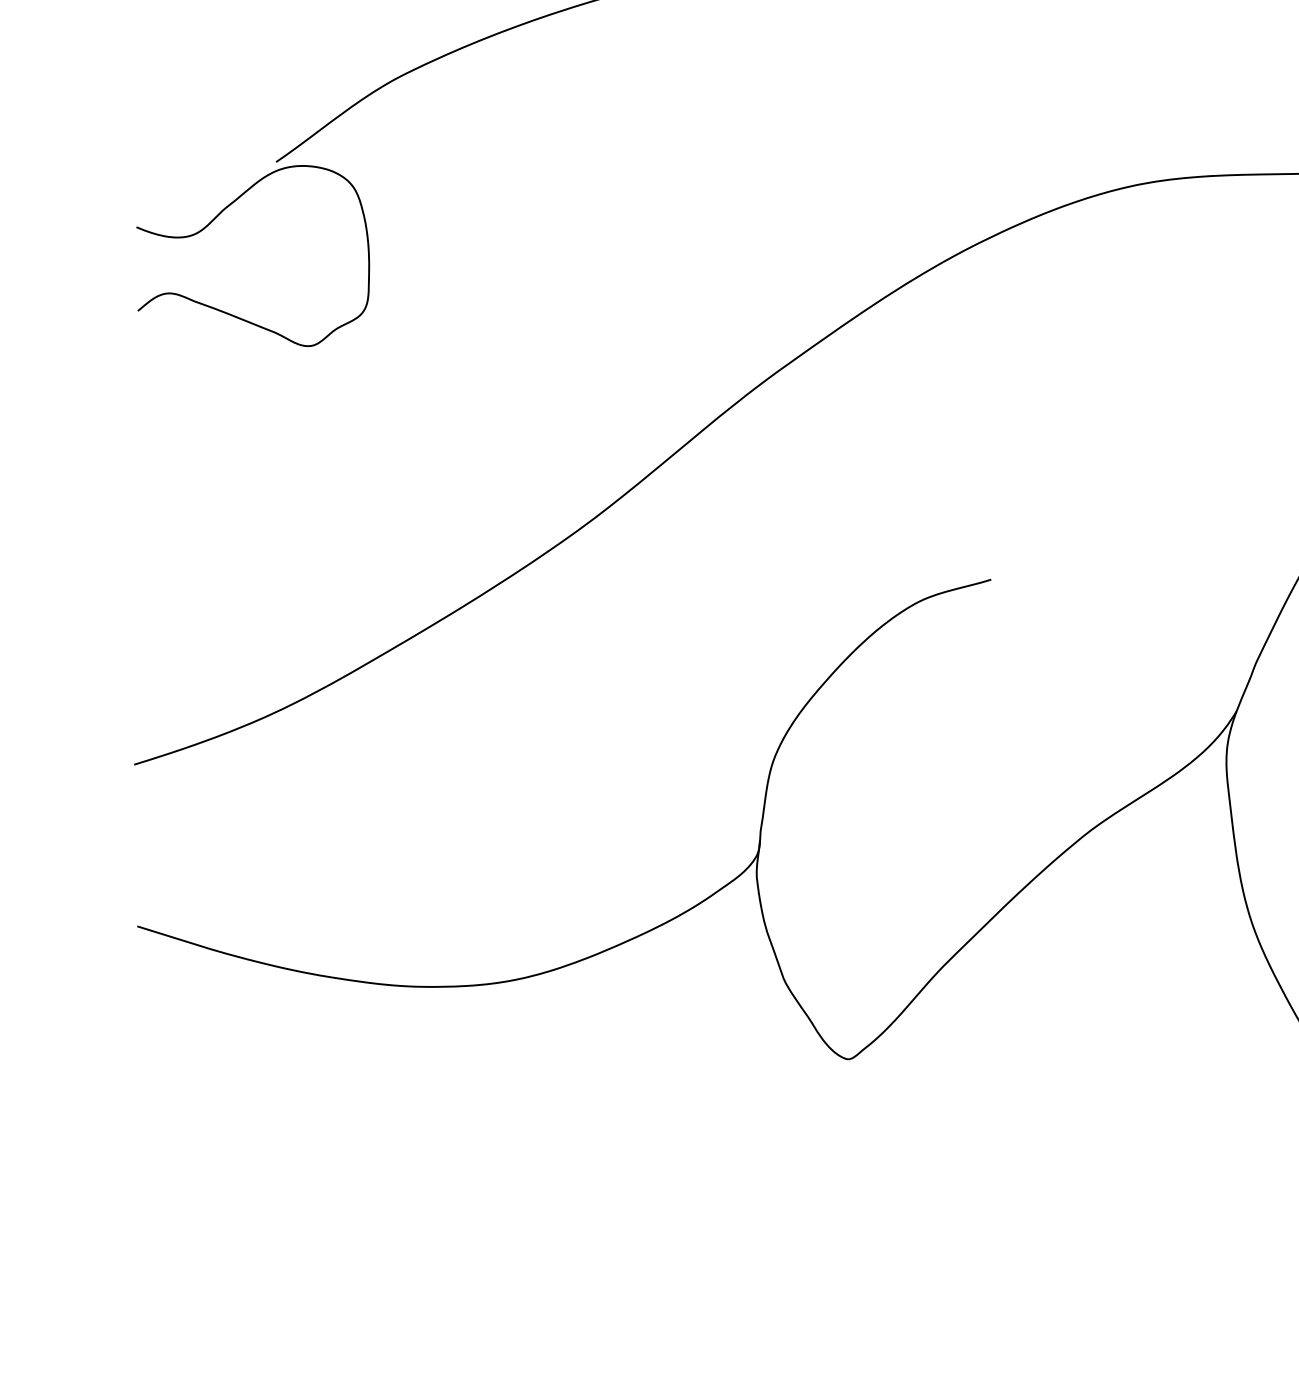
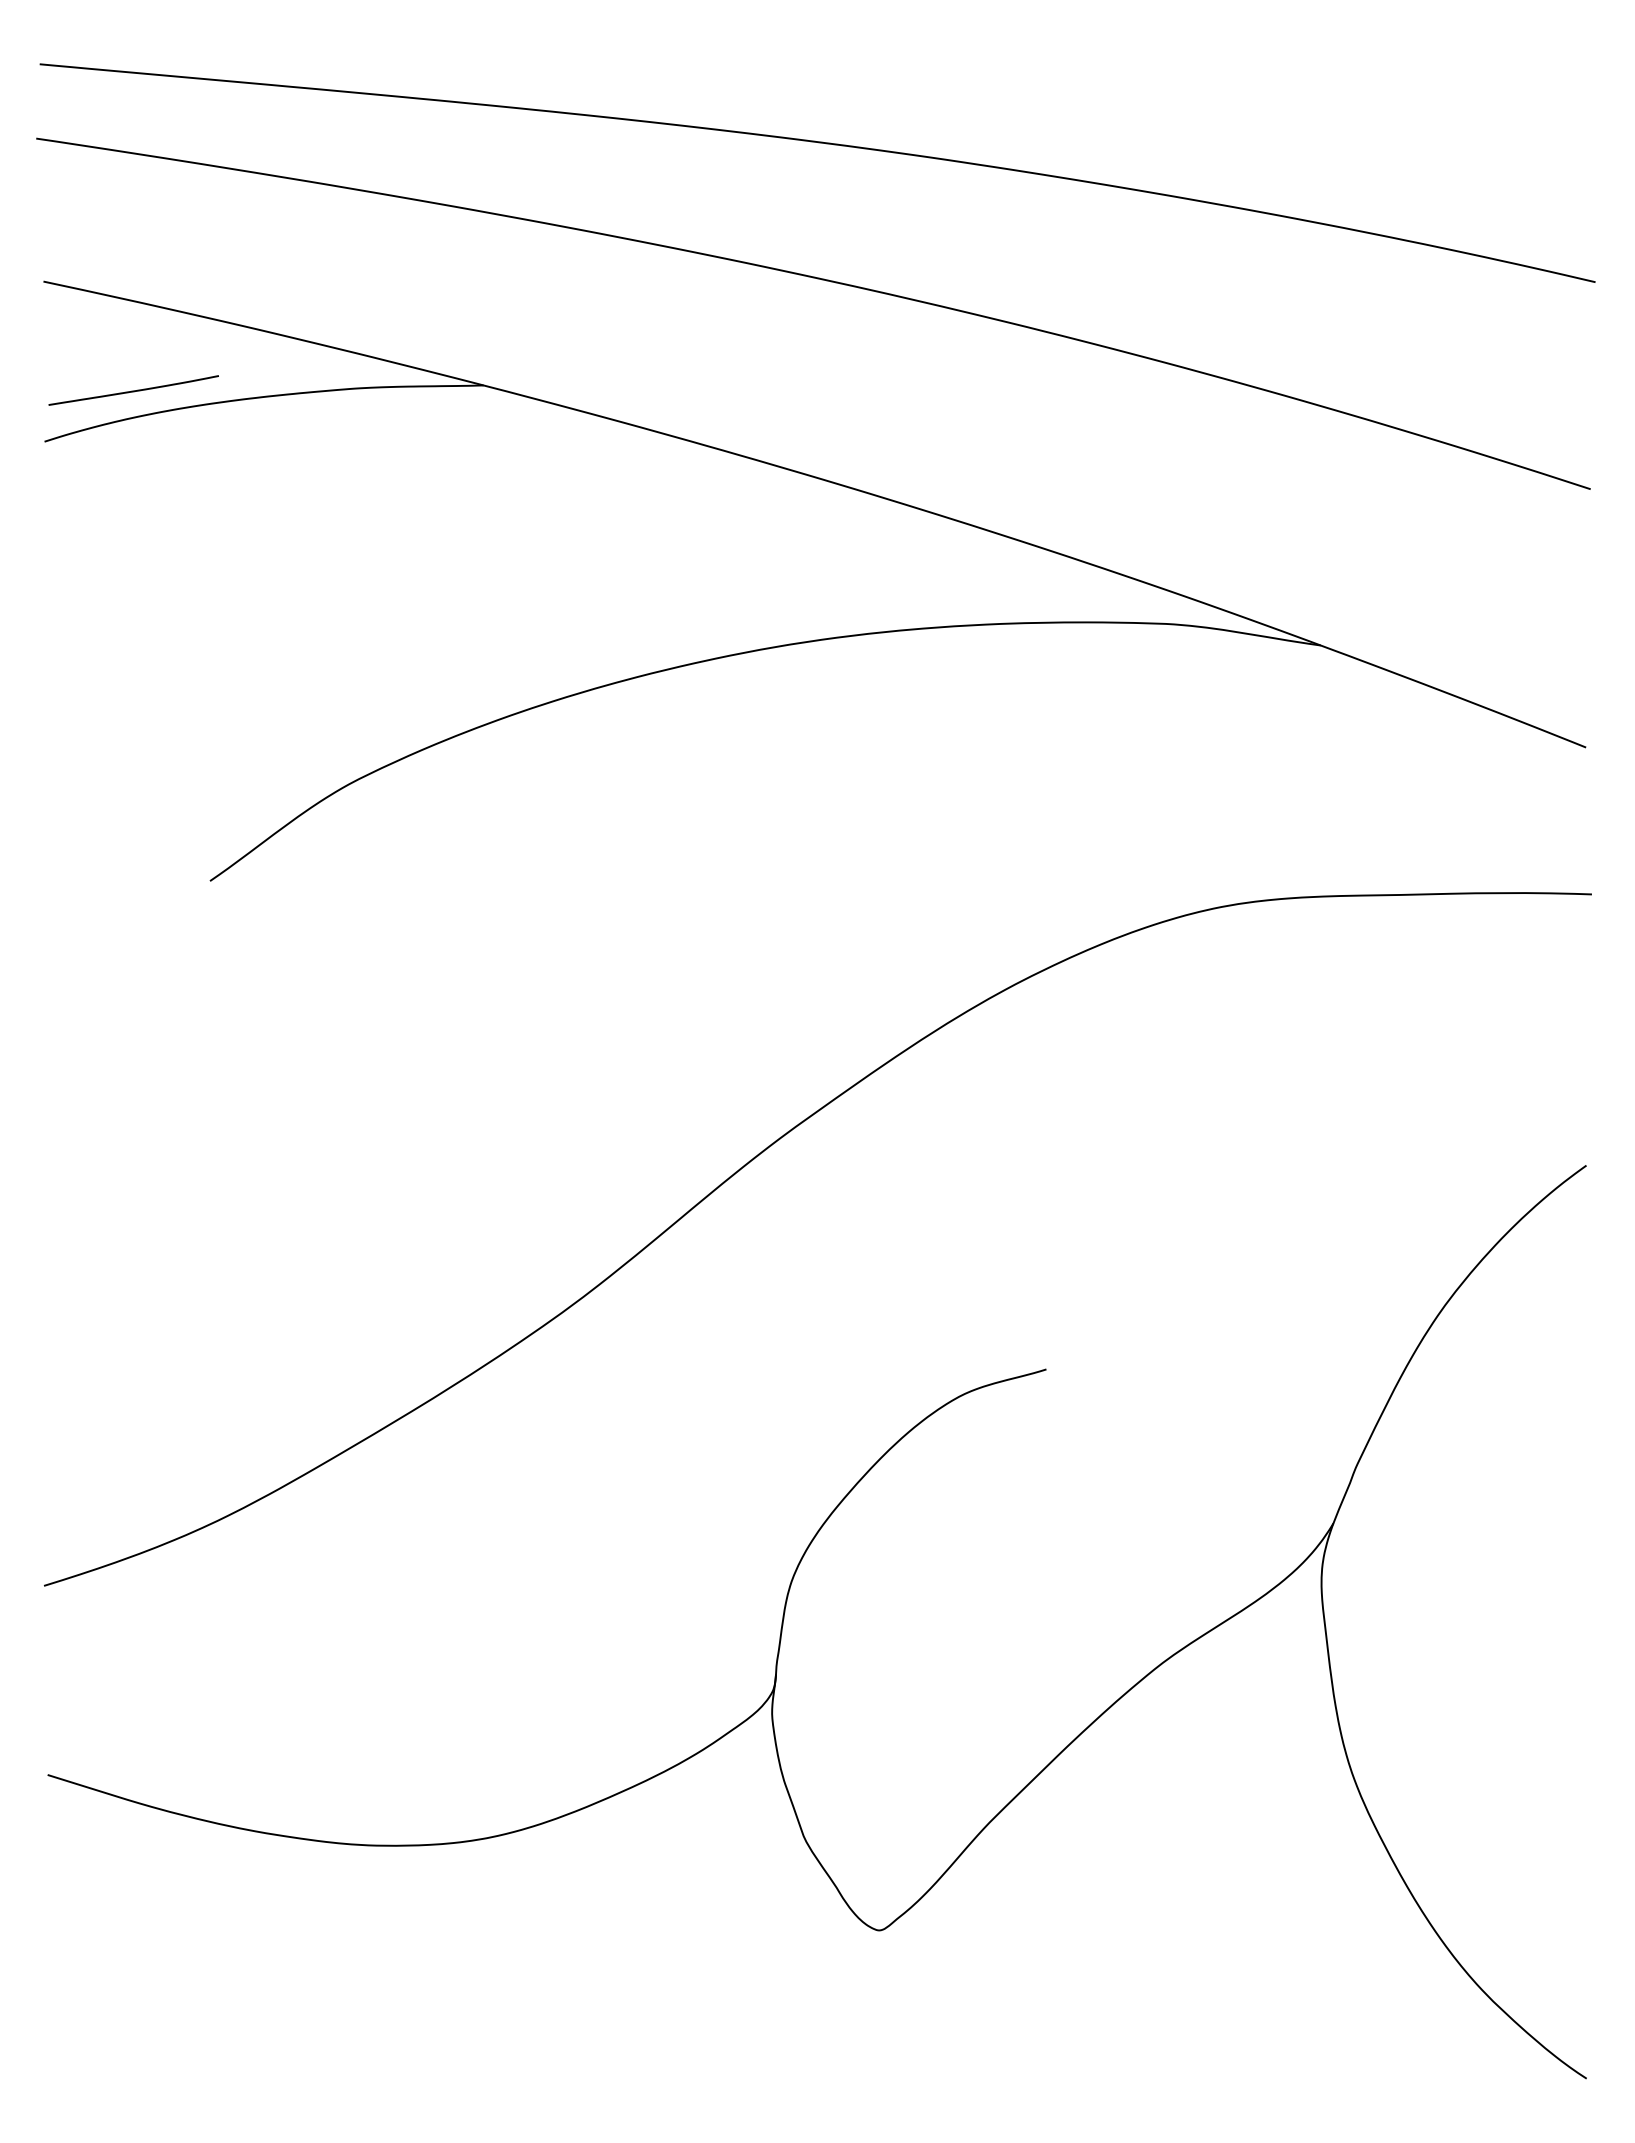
curve: (215, 218) -> (139, 947), removed

